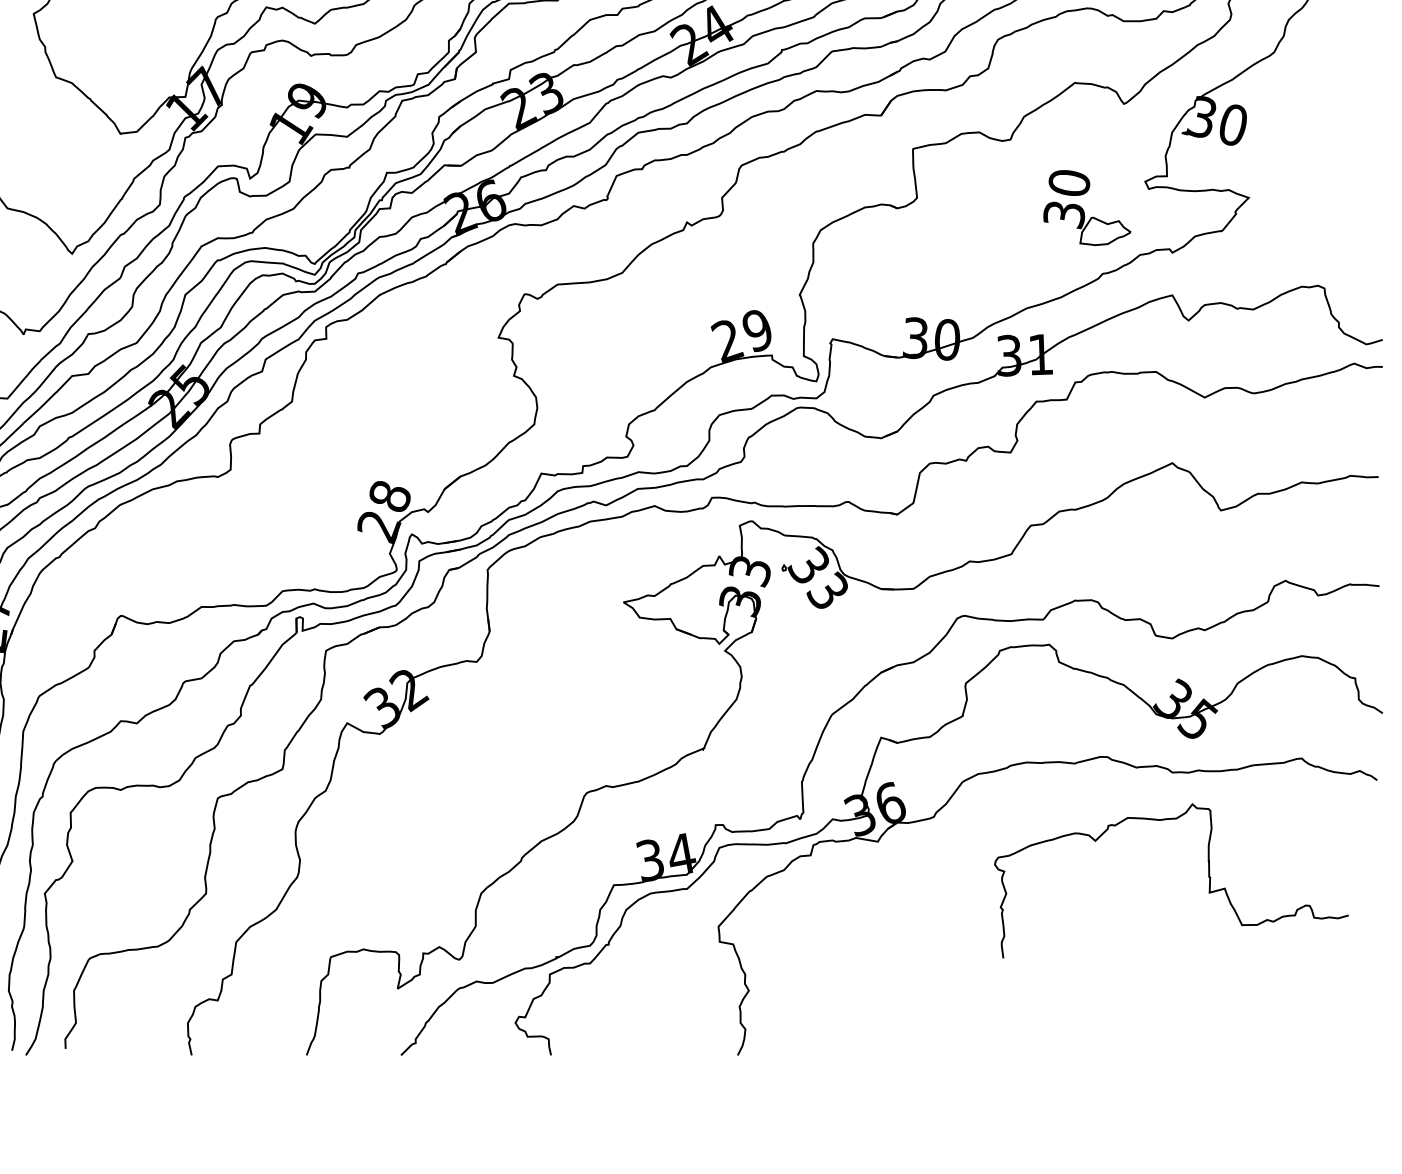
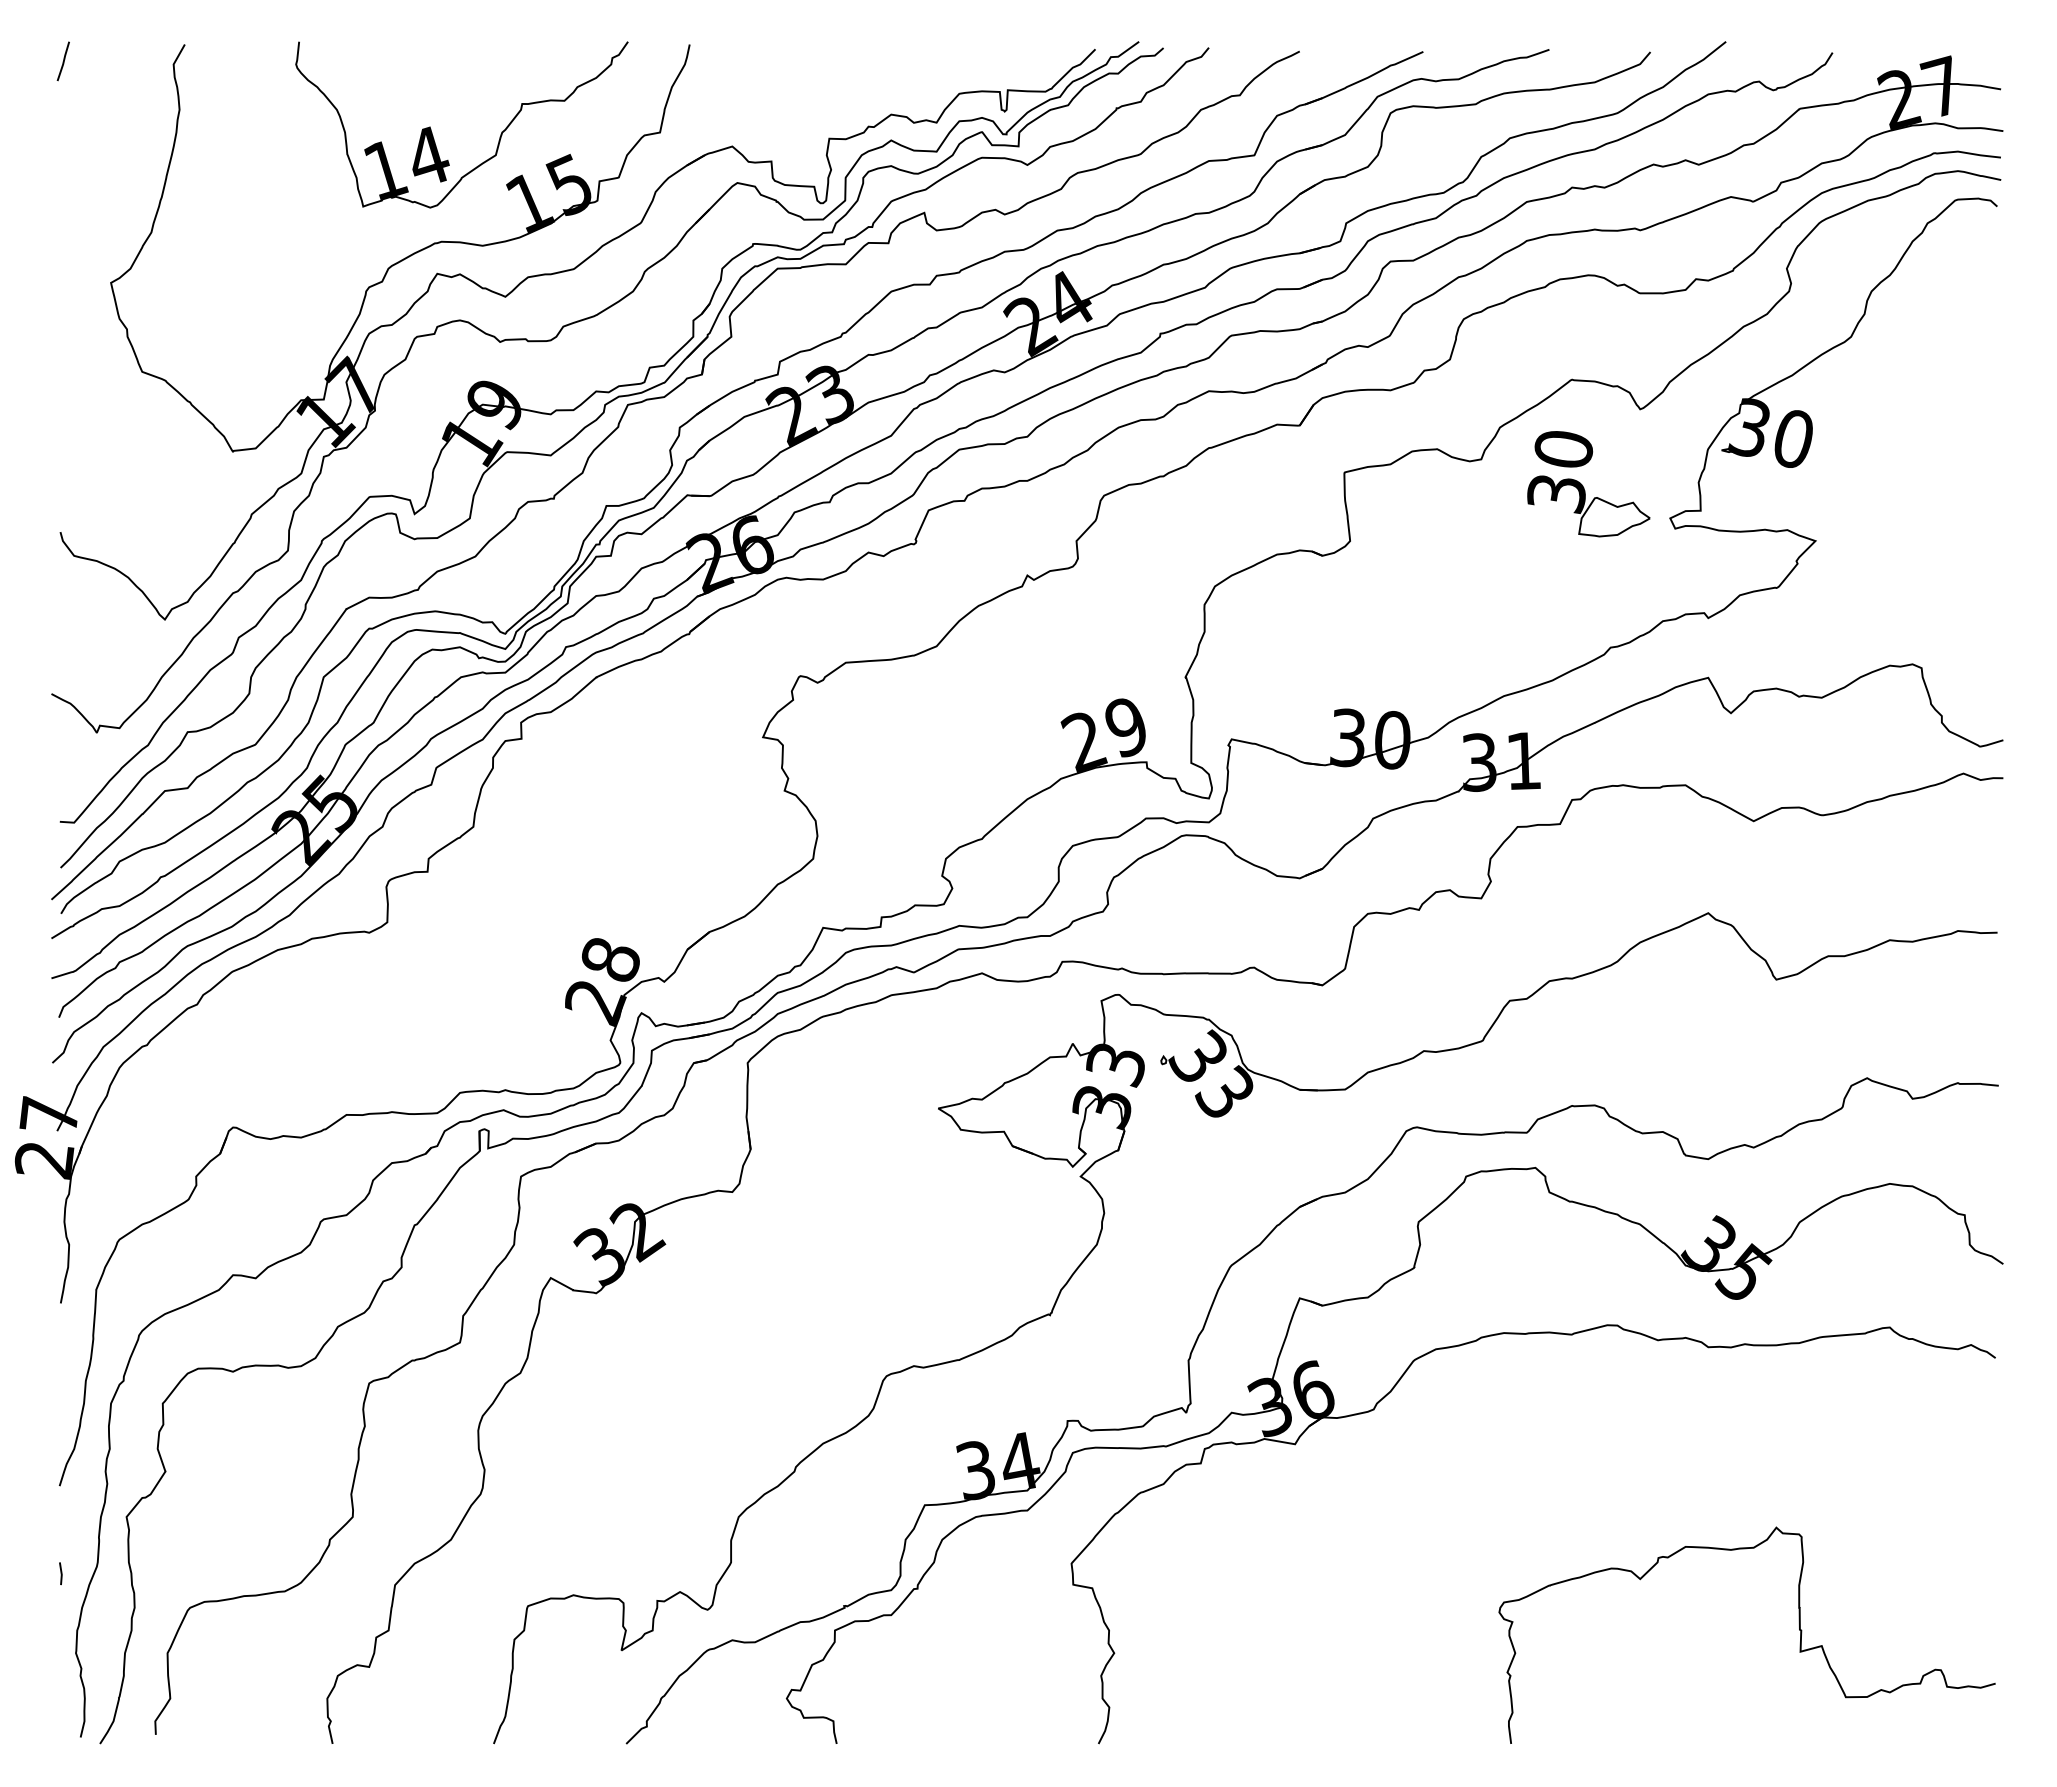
part: (1087, 208) -> (1588, 484), moved
curve: (1208, 872) -> (1798, 1623), moved

